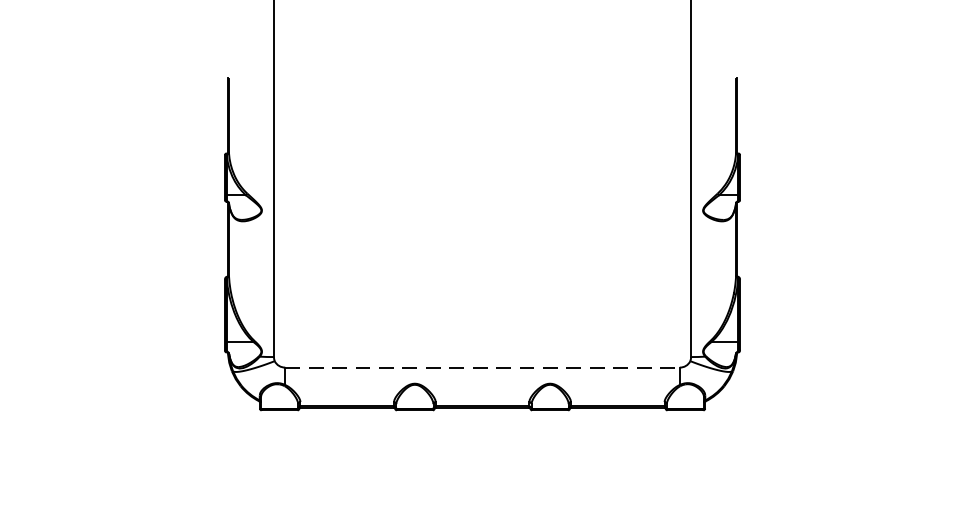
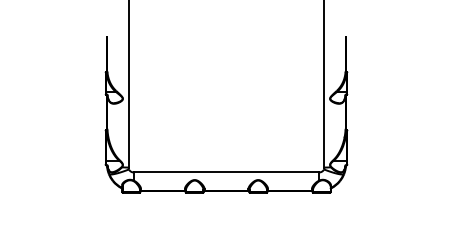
line: (482, 367) -> (226, 172), dashed -> solid

